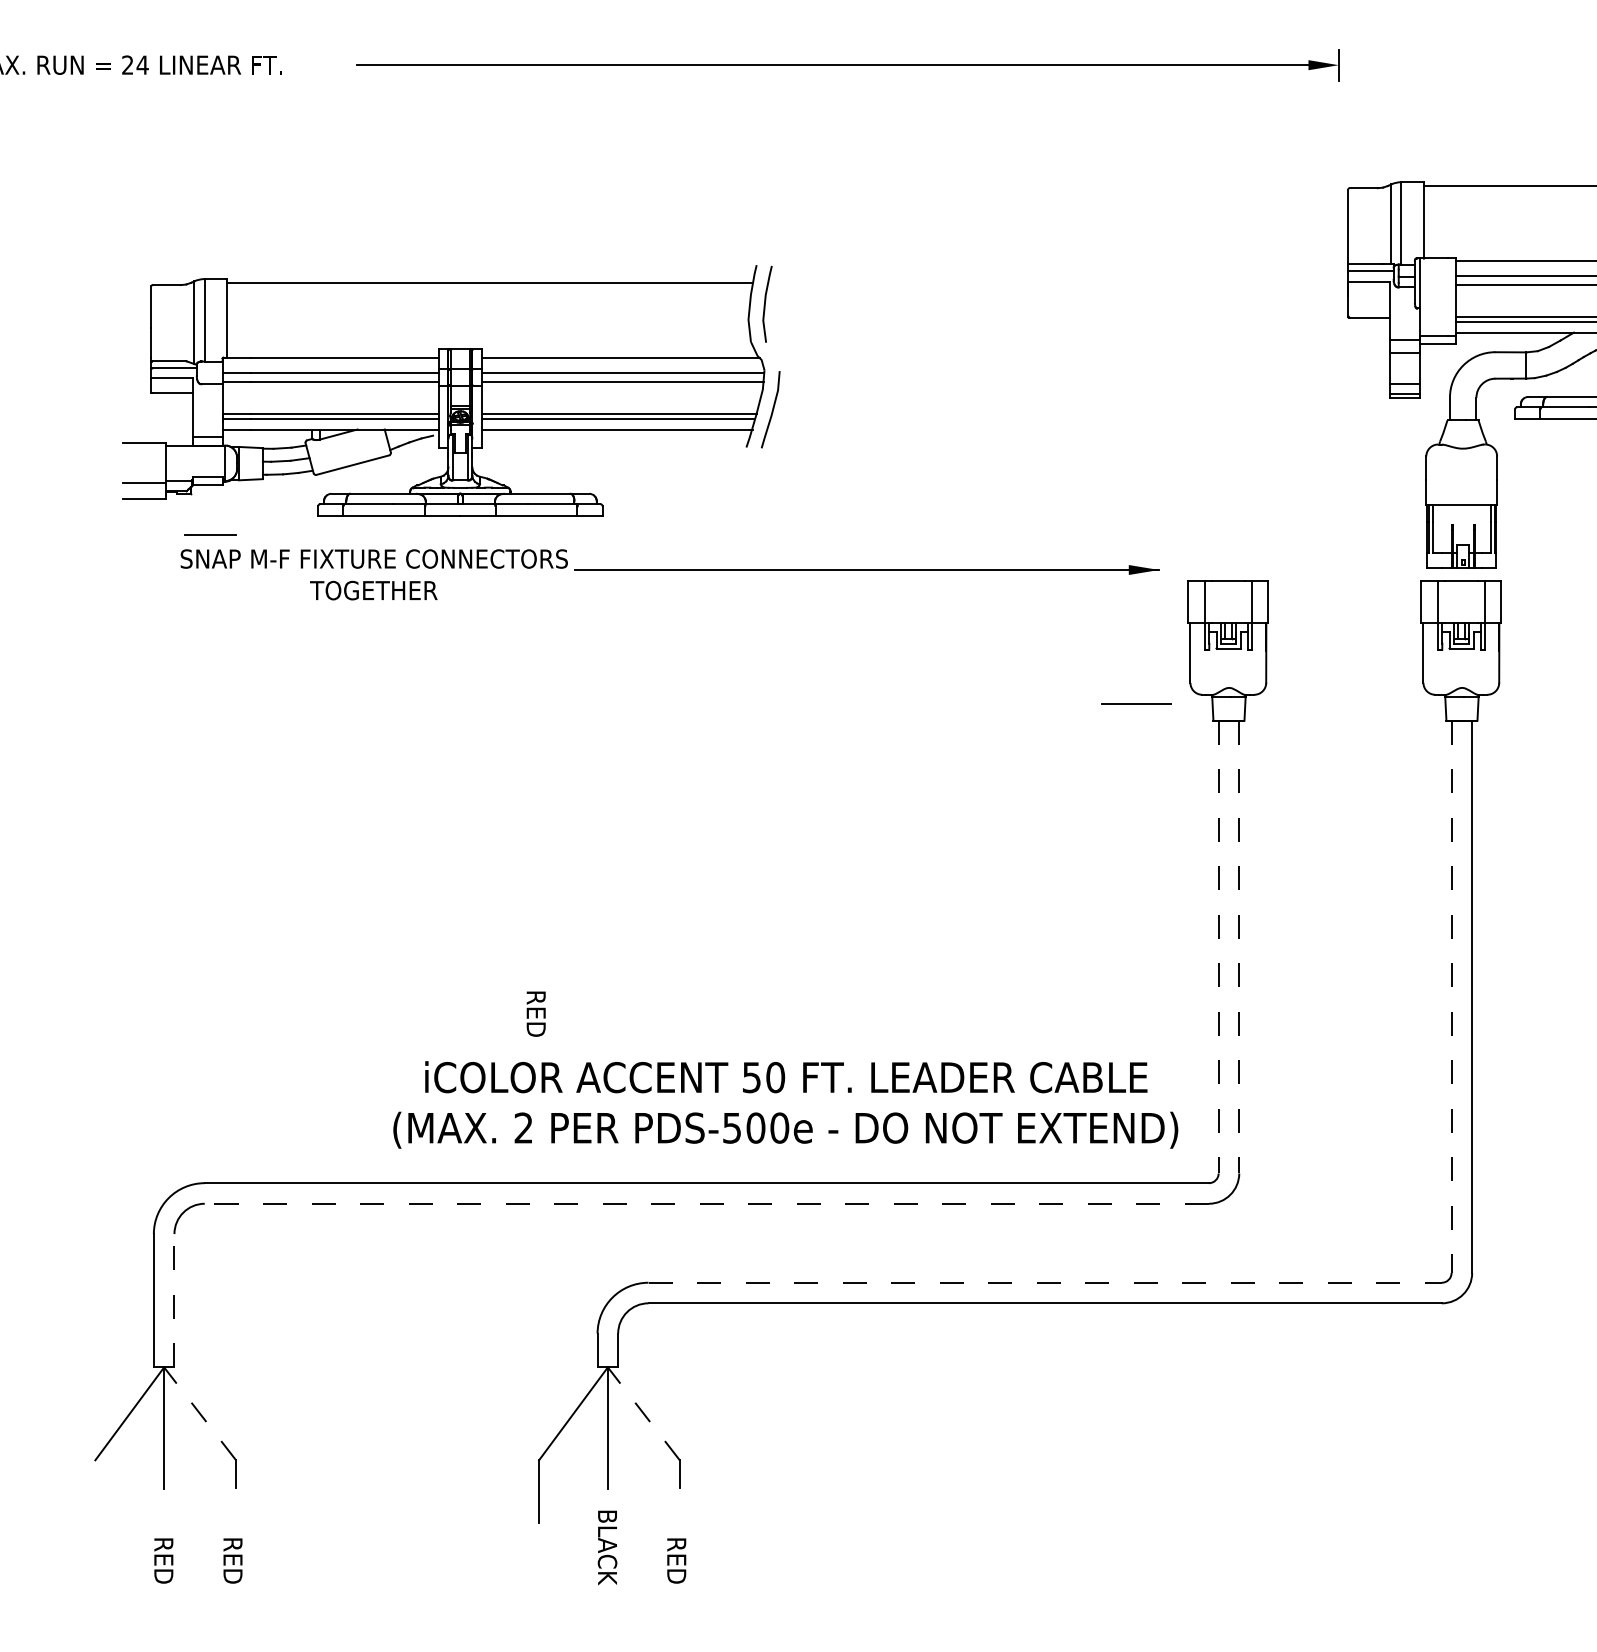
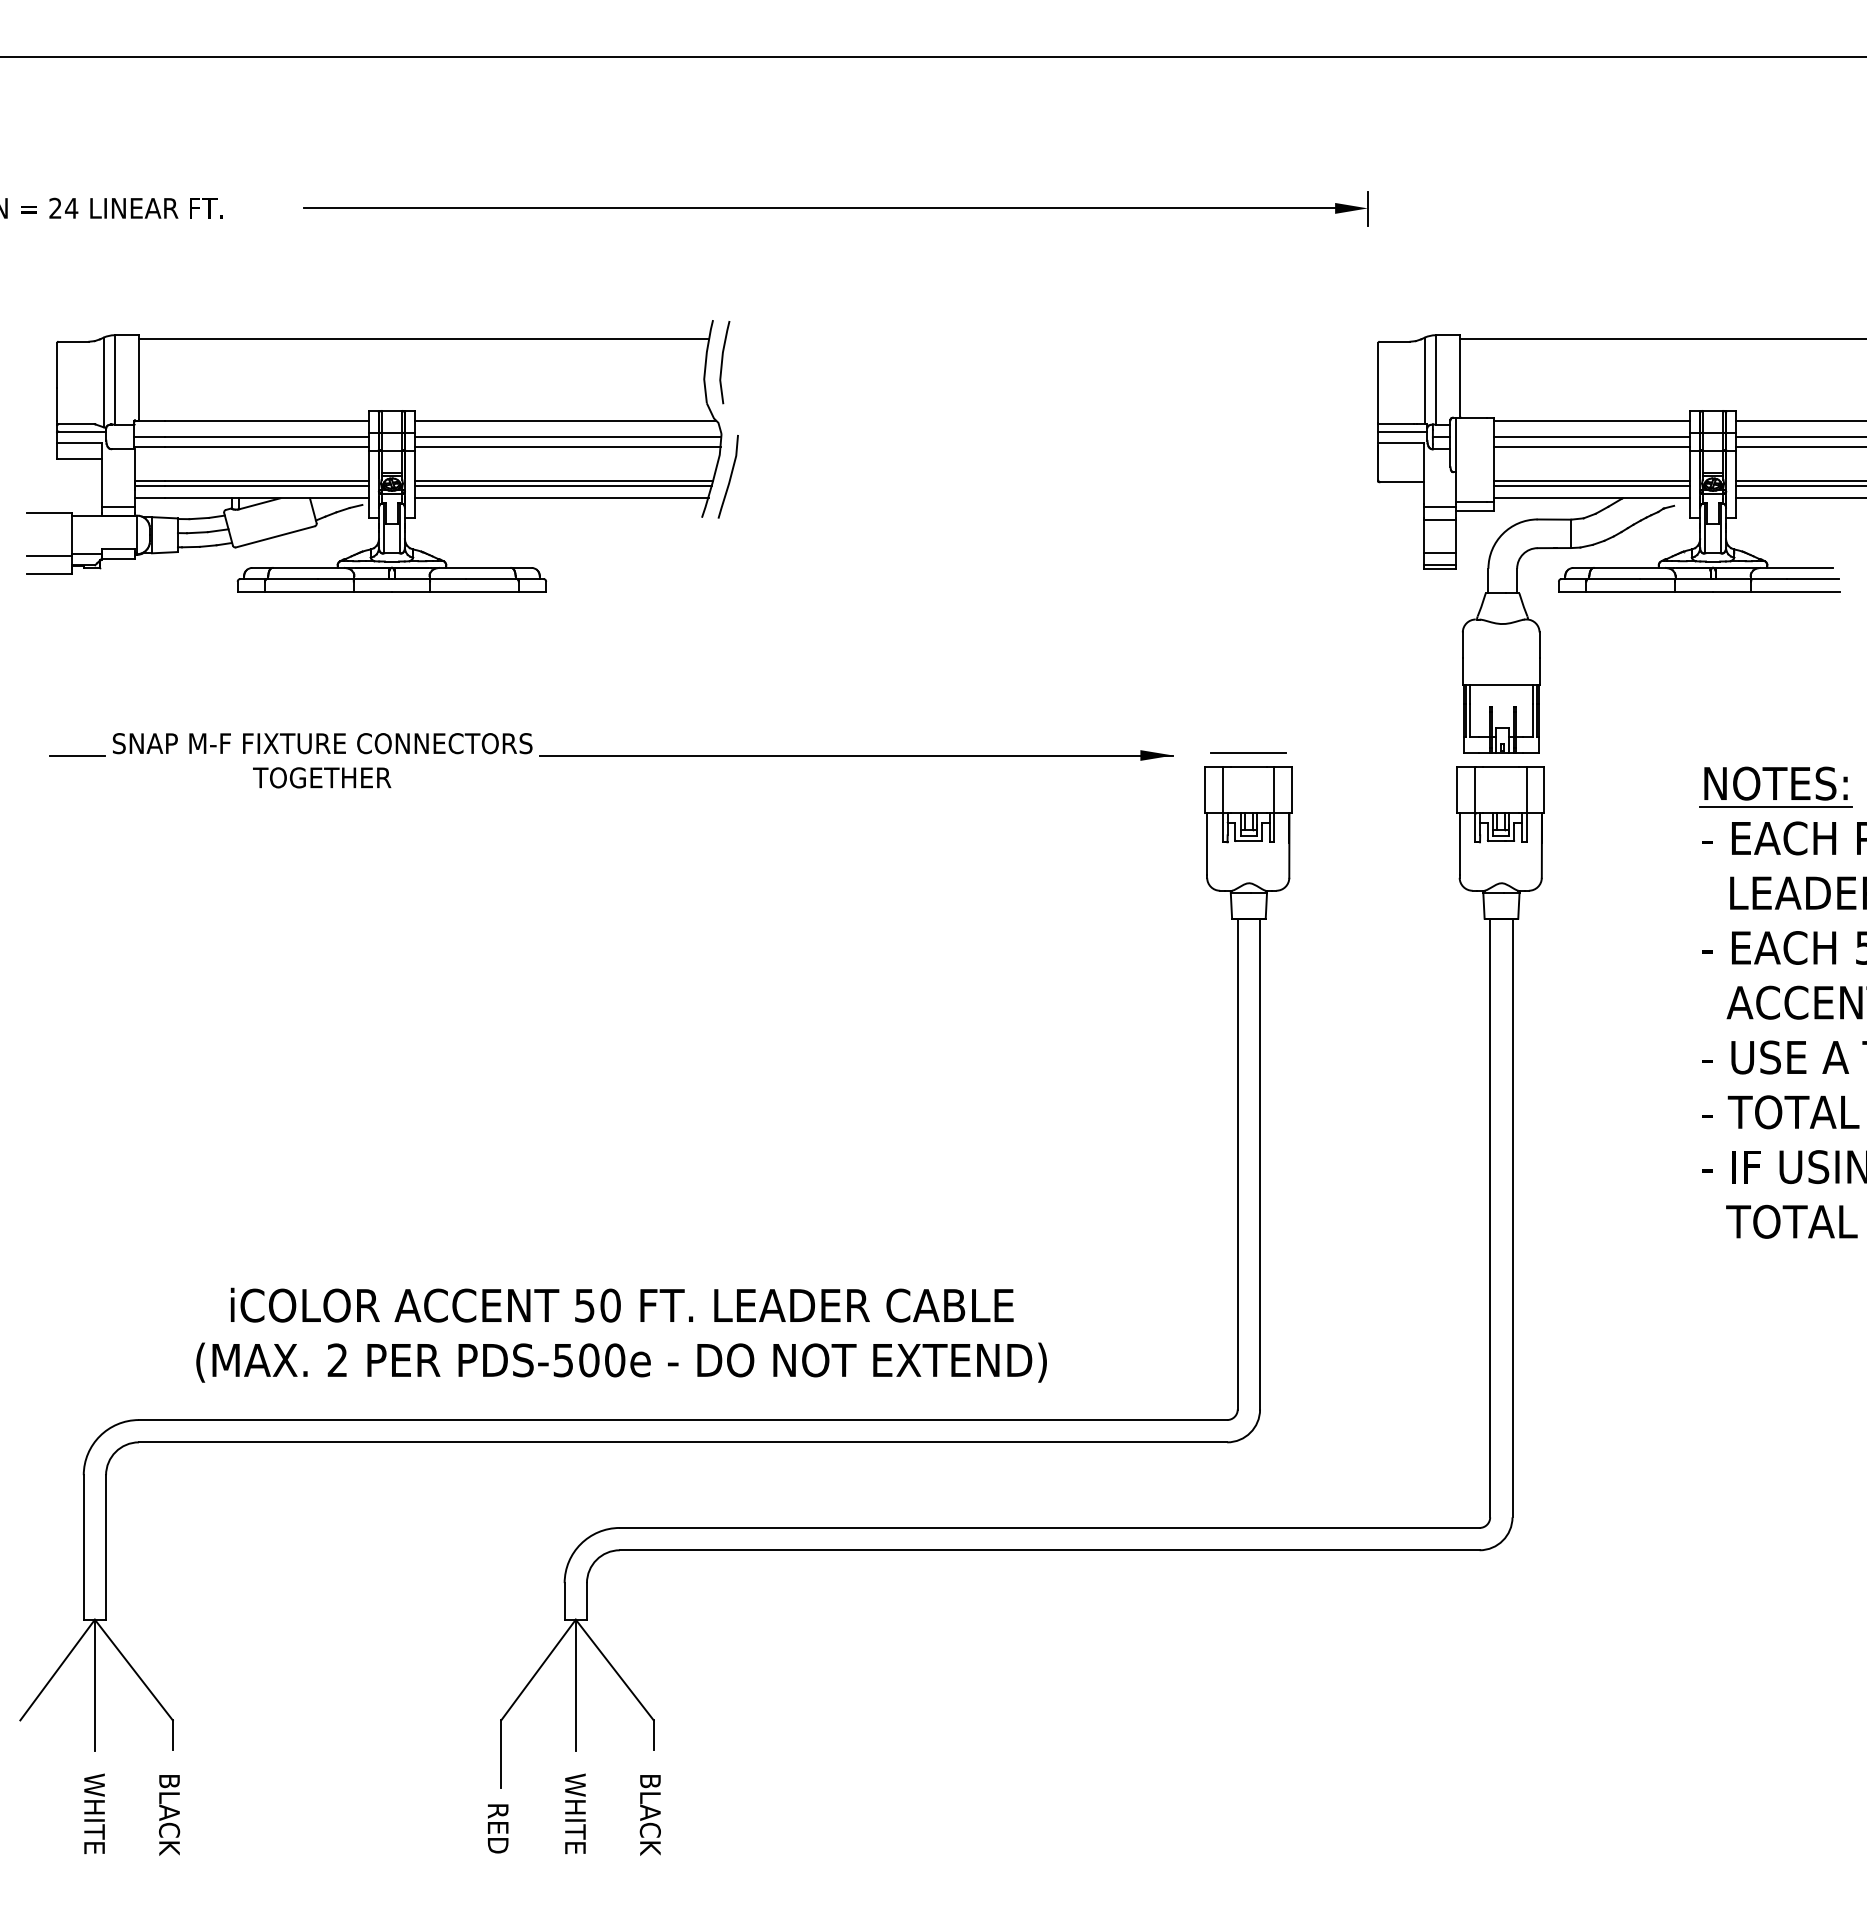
part: (451, 390) -> (382, 456), moved
line: (210, 534) -> (77, 755), moved
line: (1136, 702) -> (1248, 752), moved
line: (1218, 947) -> (1237, 1164), dashed -> solid
line: (1239, 947) -> (1260, 1164), dashed -> solid
line: (1451, 997) -> (1490, 1218), dashed -> solid
text: (536, 1013) -> (498, 1828), moved
text: (785, 1104) -> (621, 1334), moved
line: (706, 1203) -> (682, 1442), dashed -> solid
line: (1044, 1282) -> (1049, 1527), dashed -> solid
line: (174, 1299) -> (106, 1546), dashed -> solid
line: (199, 1414) -> (133, 1670), dashed -> solid
line: (643, 1414) -> (614, 1670), dashed -> solid
text: (163, 1546) -> (94, 1813), RED -> WHITE
text: (606, 1547) -> (574, 1814), BLACK -> WHITE
text: (232, 1548) -> (169, 1815), RED -> BLACK
text: (675, 1548) -> (649, 1815), RED -> BLACK

